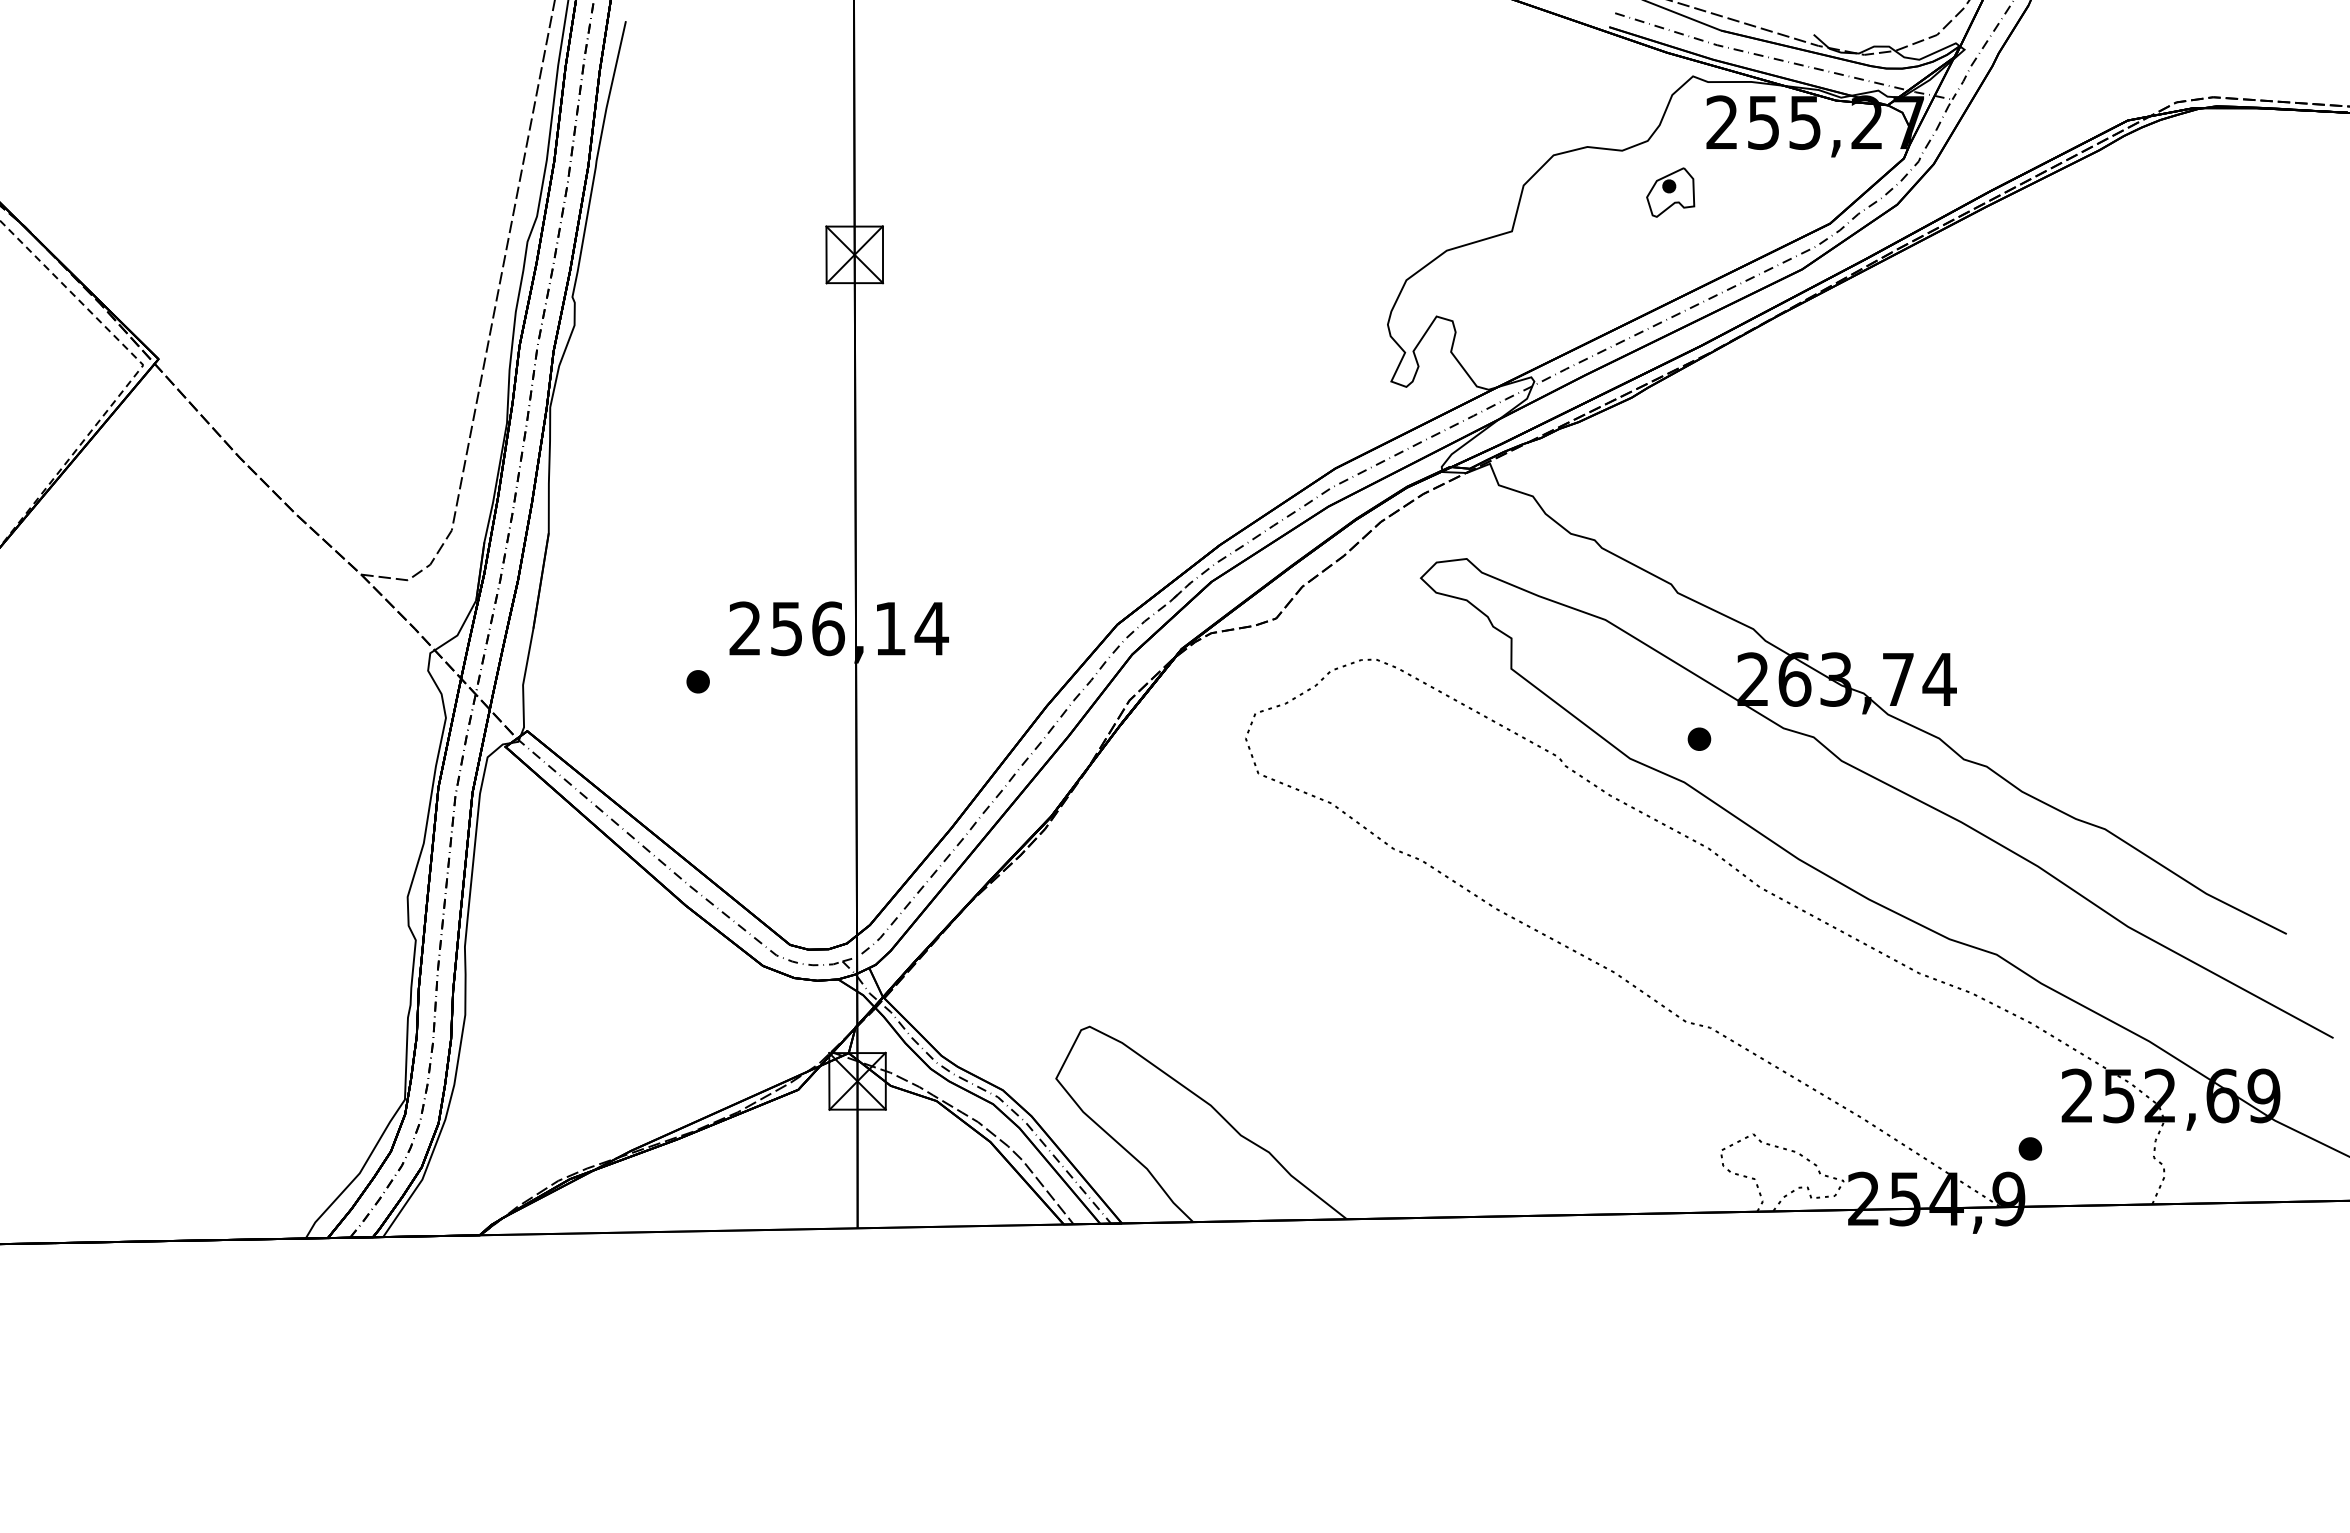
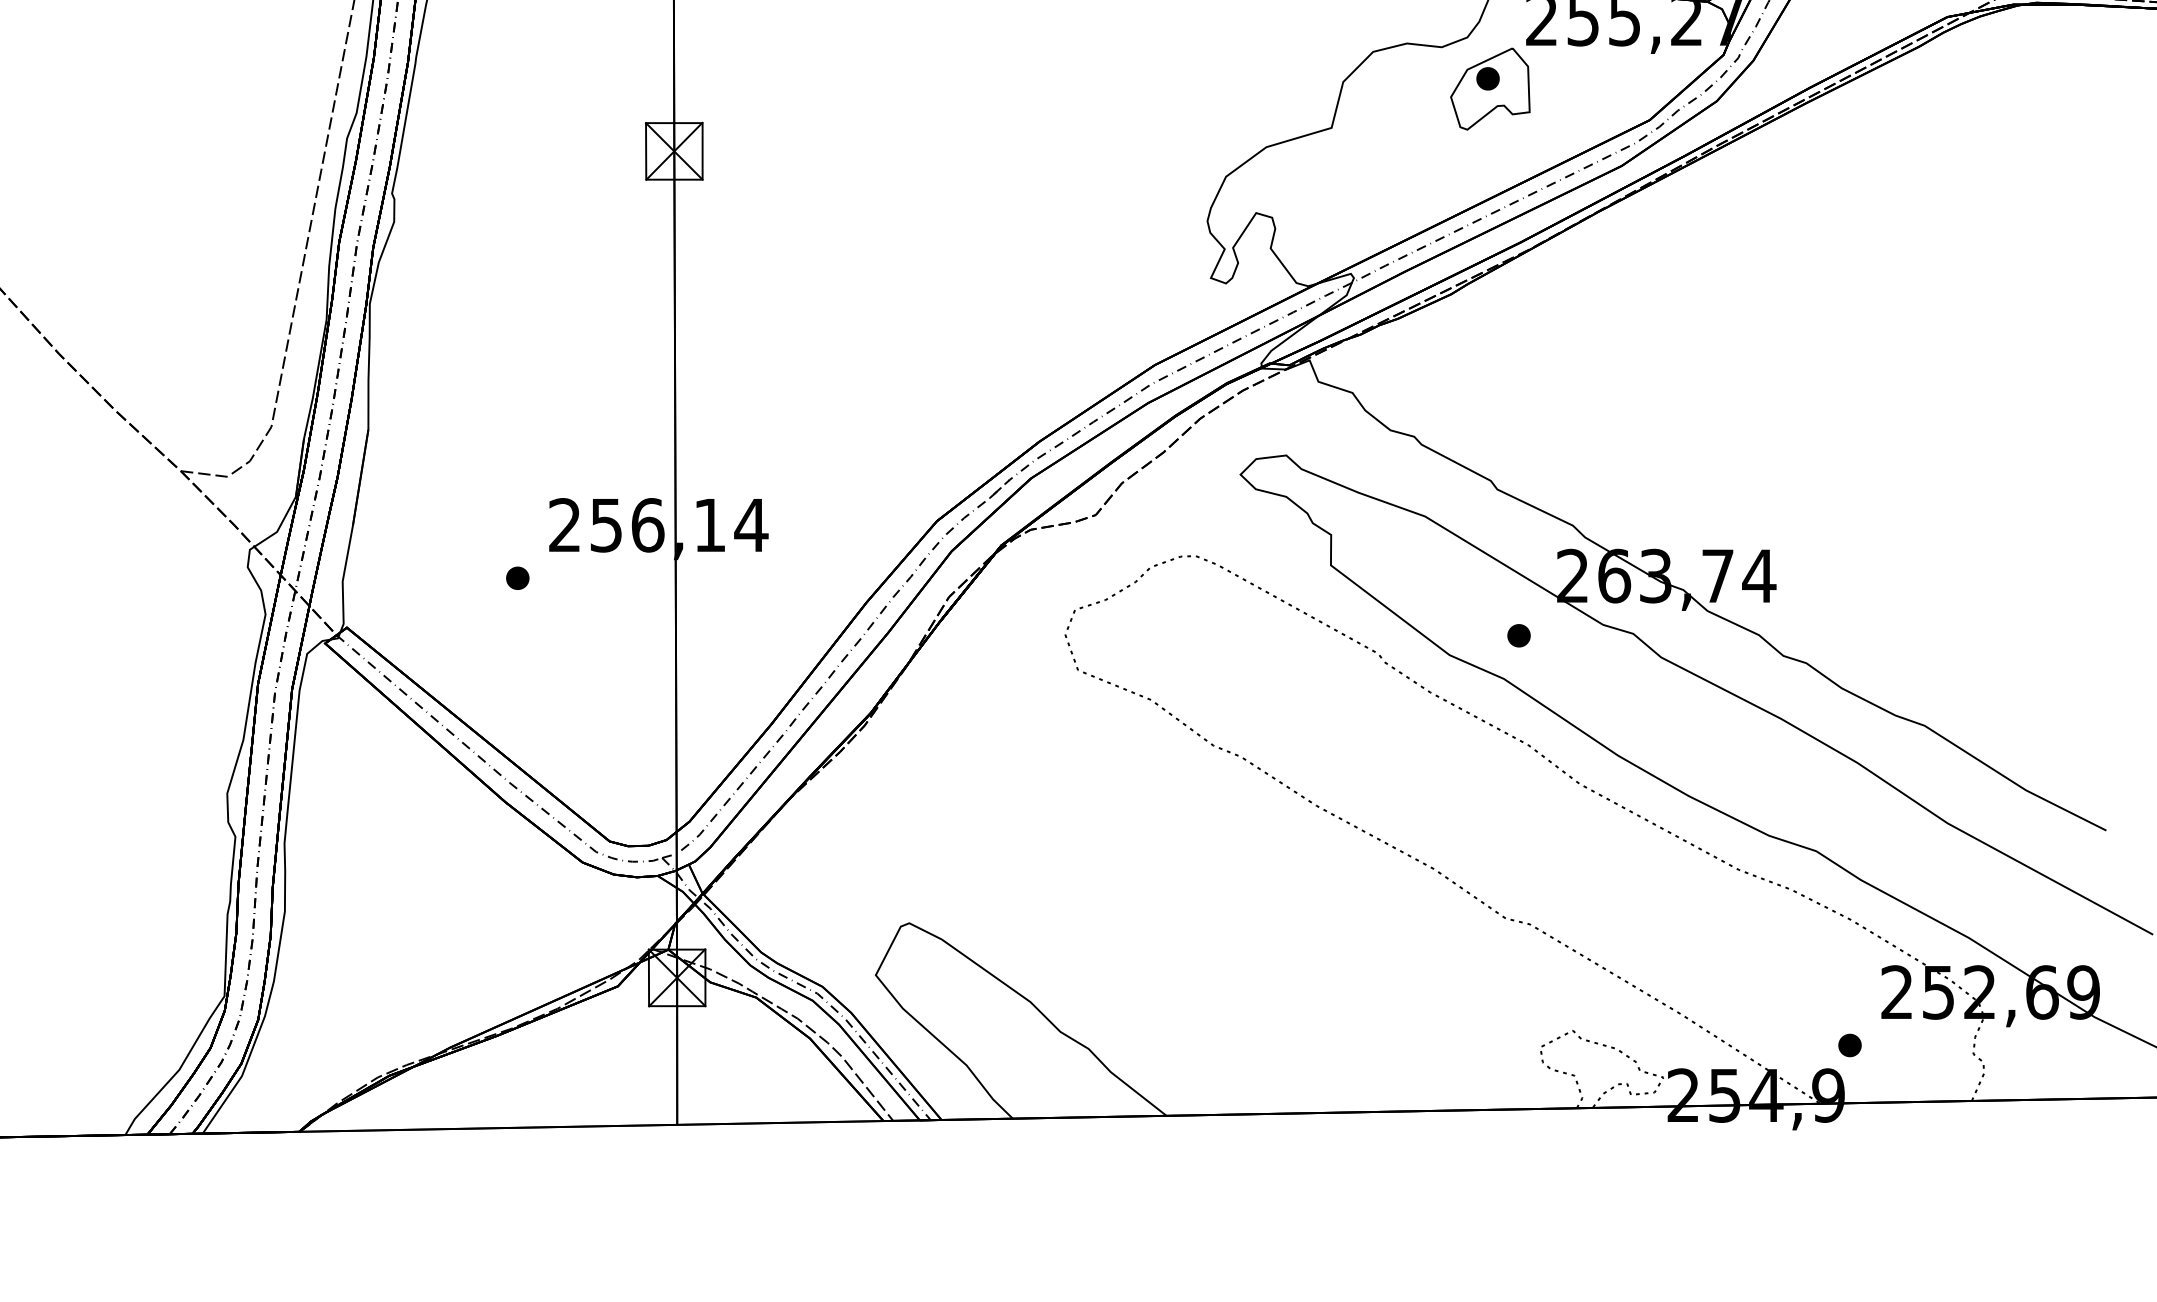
part: (1670, 192) -> (1490, 89), size x1.67

